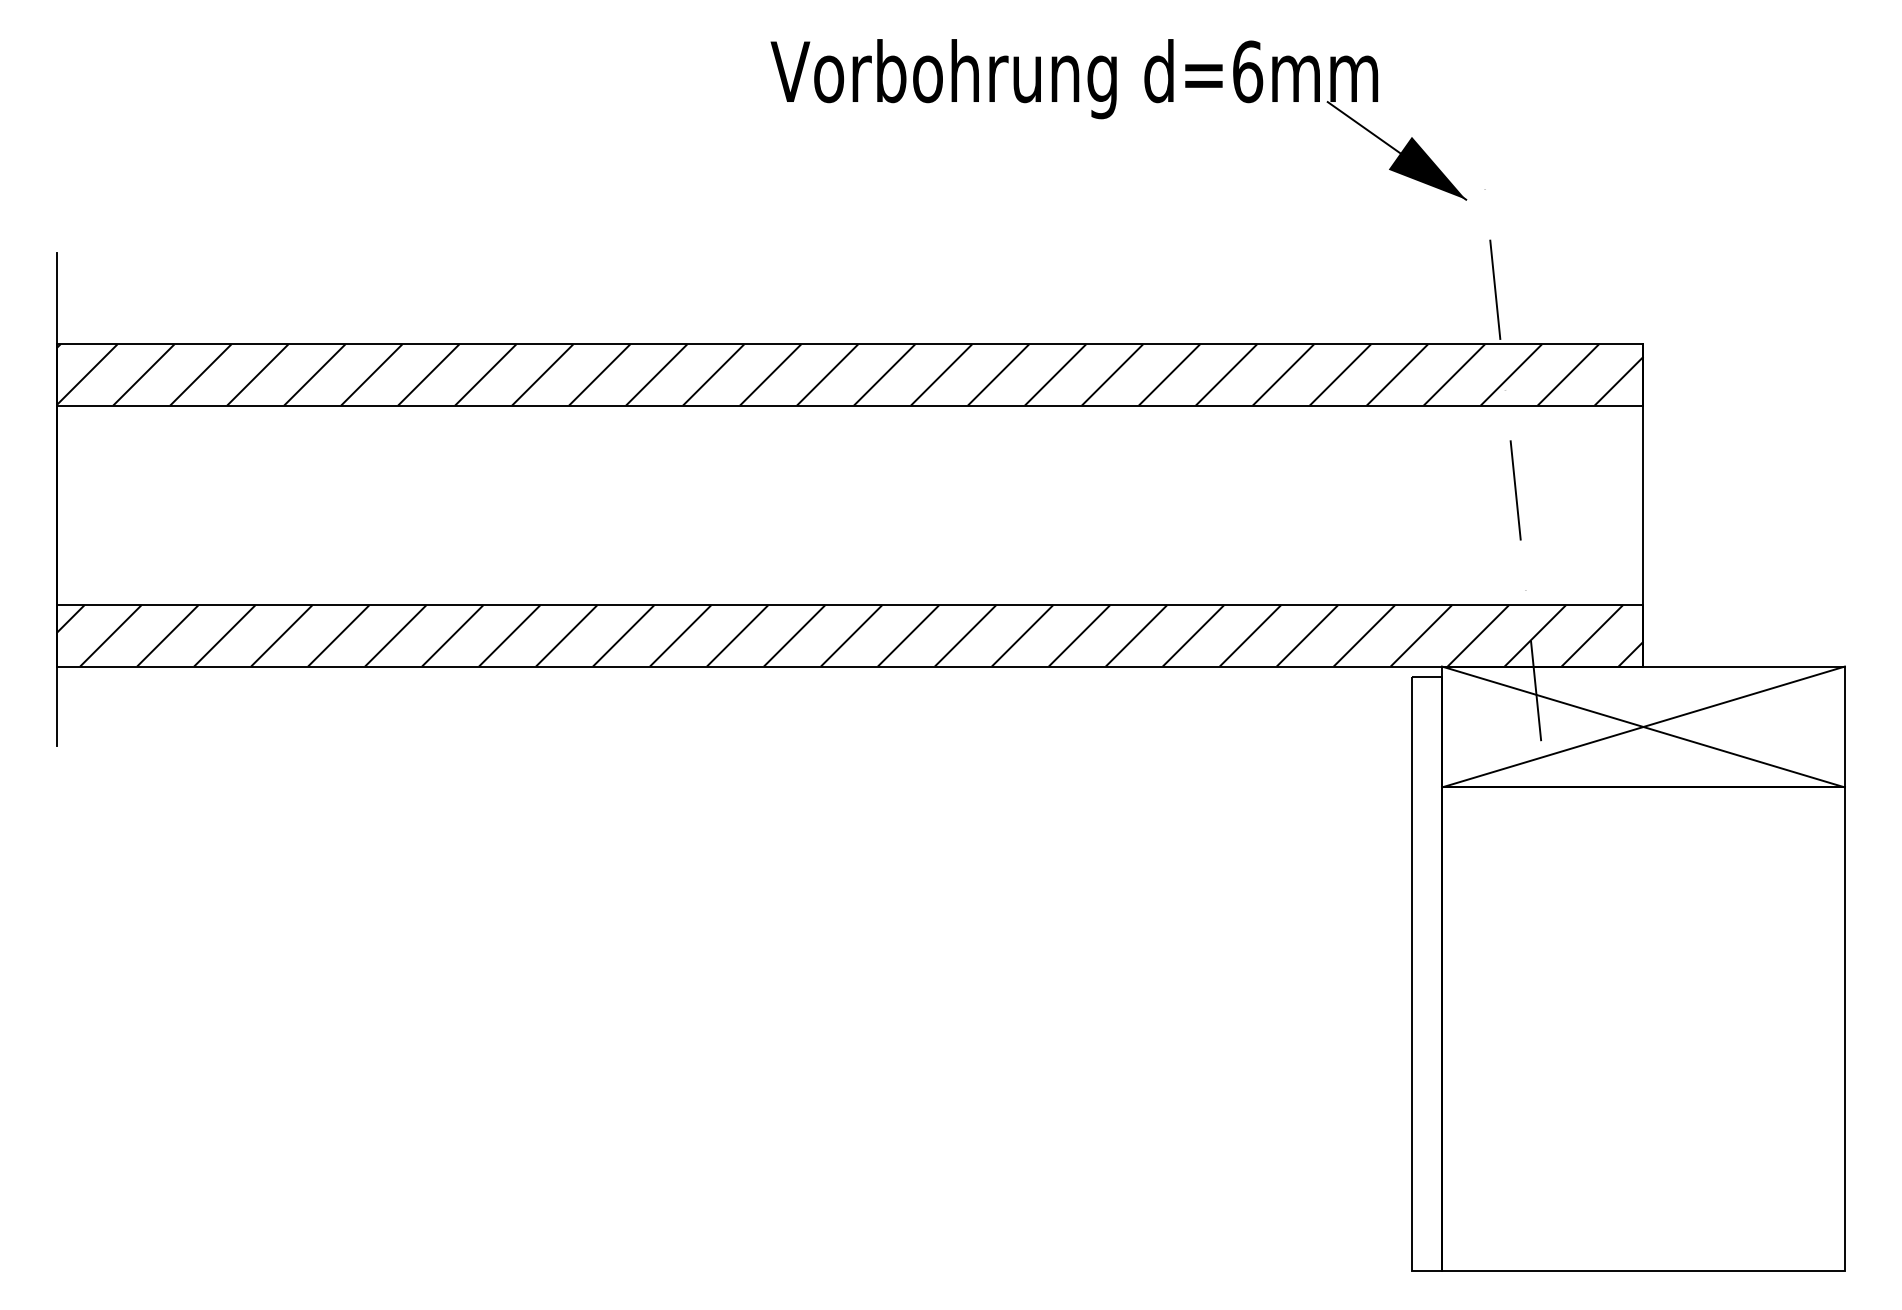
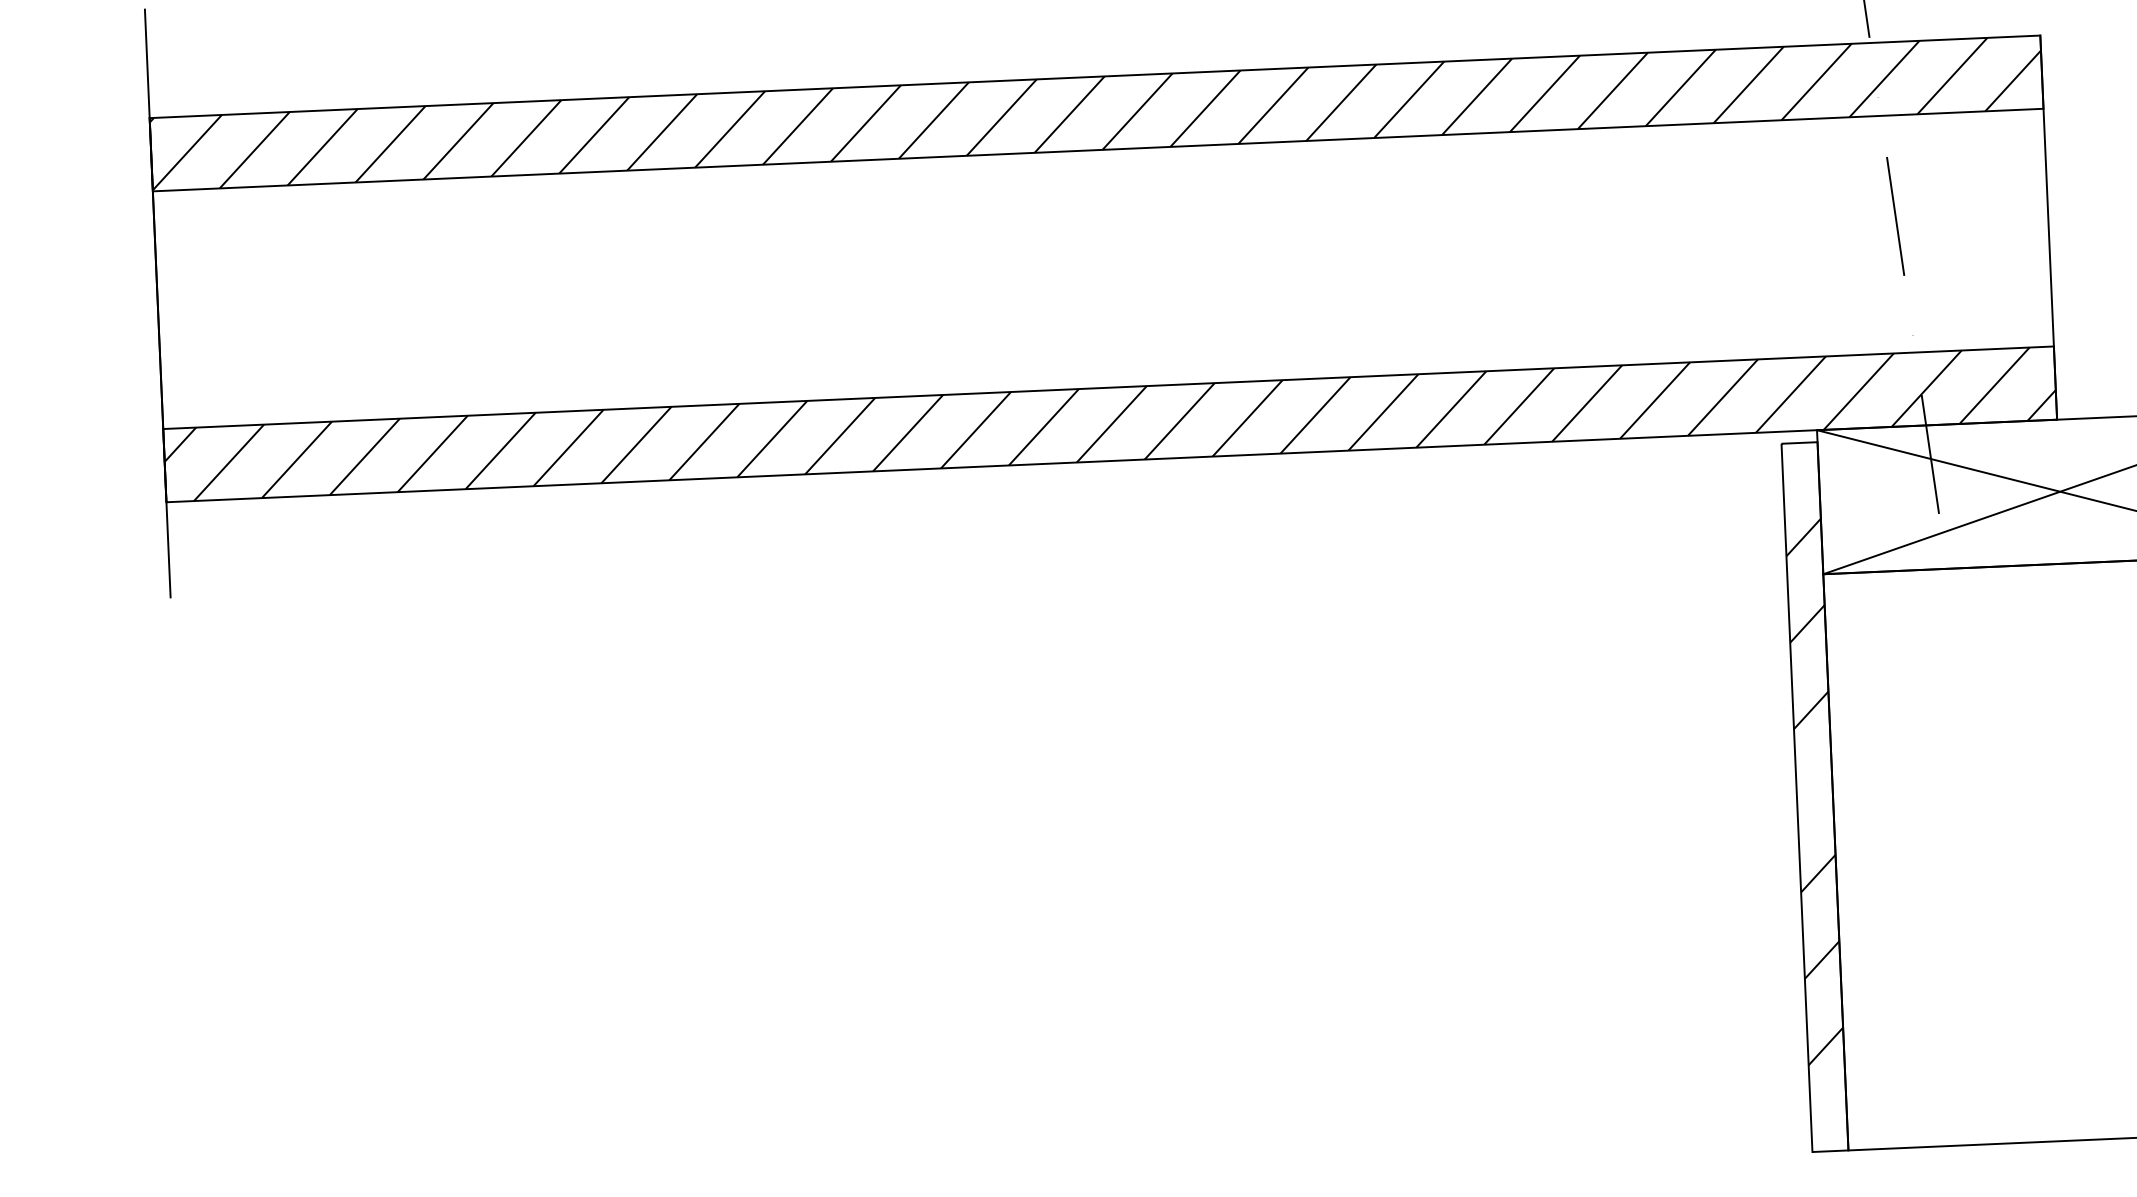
hatch: (1426, 969) -> (1814, 792), added

